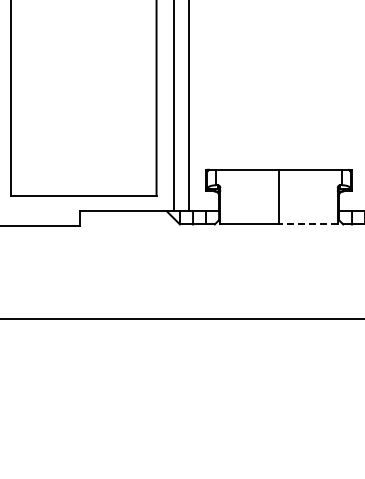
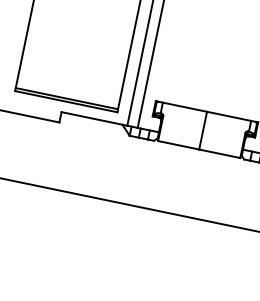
line: (83, 191) -> (66, 98), added
line: (307, 223) -> (219, 153), dashed -> solid

